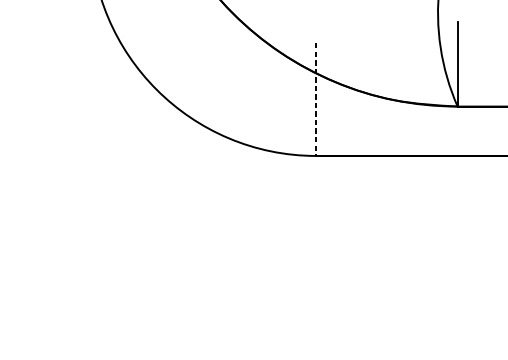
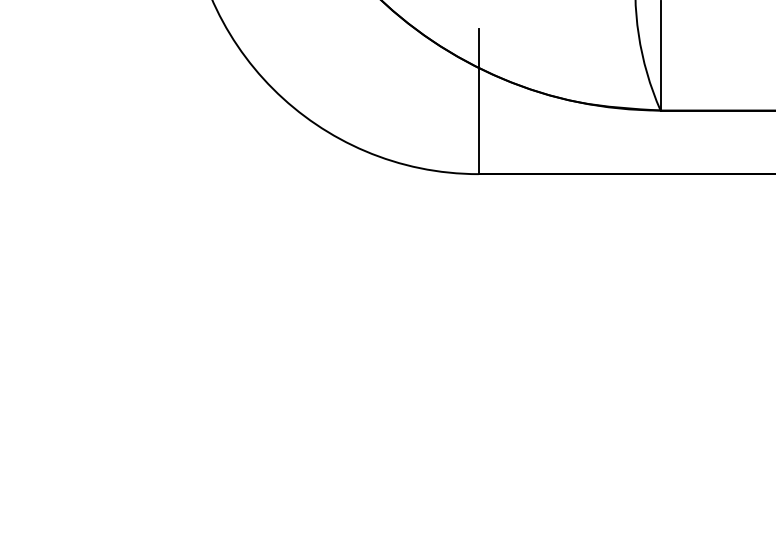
line: (316, 99) -> (478, 101), dashed -> solid

